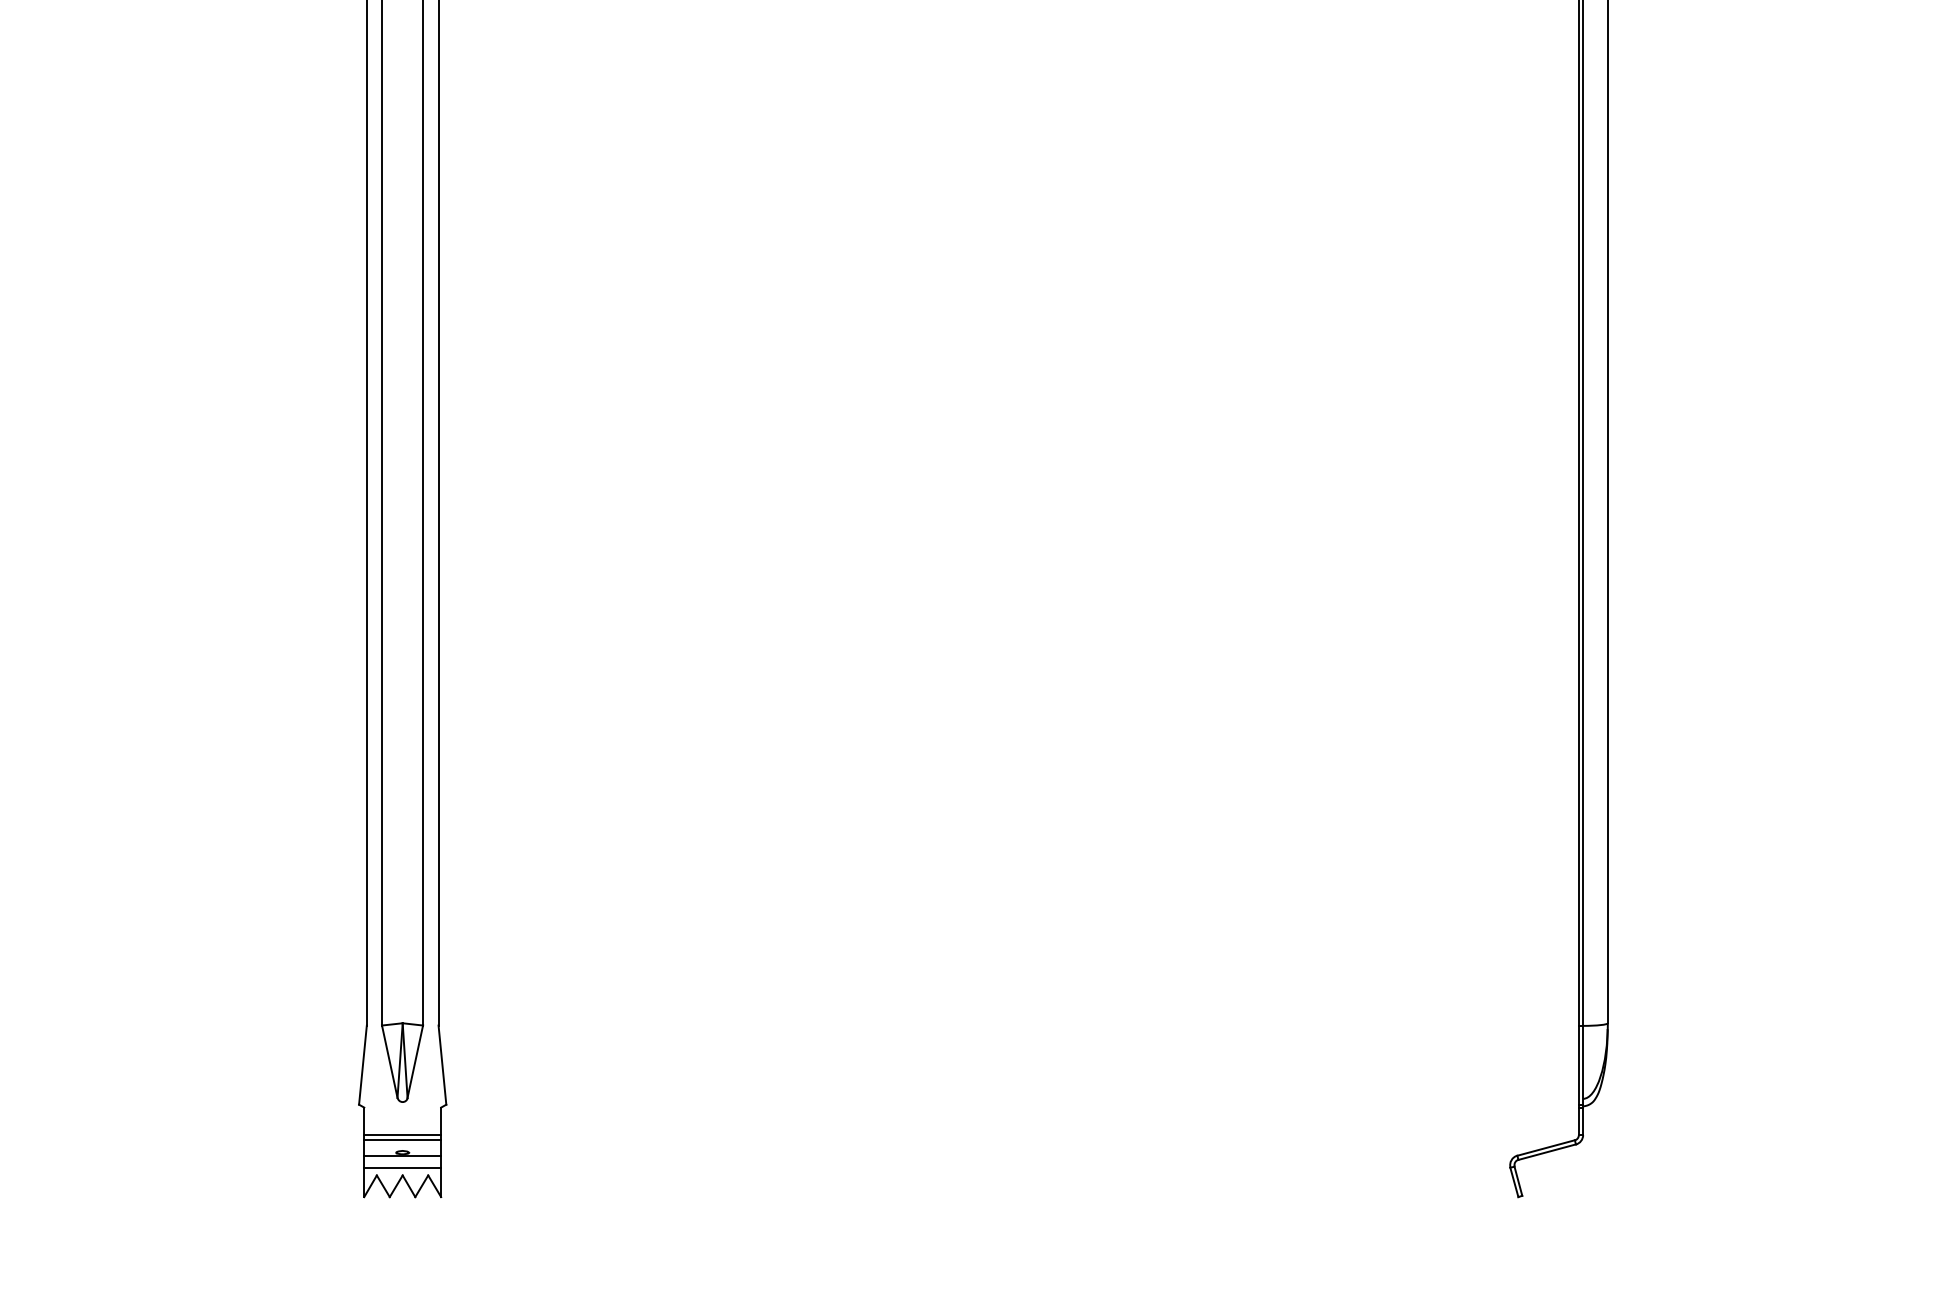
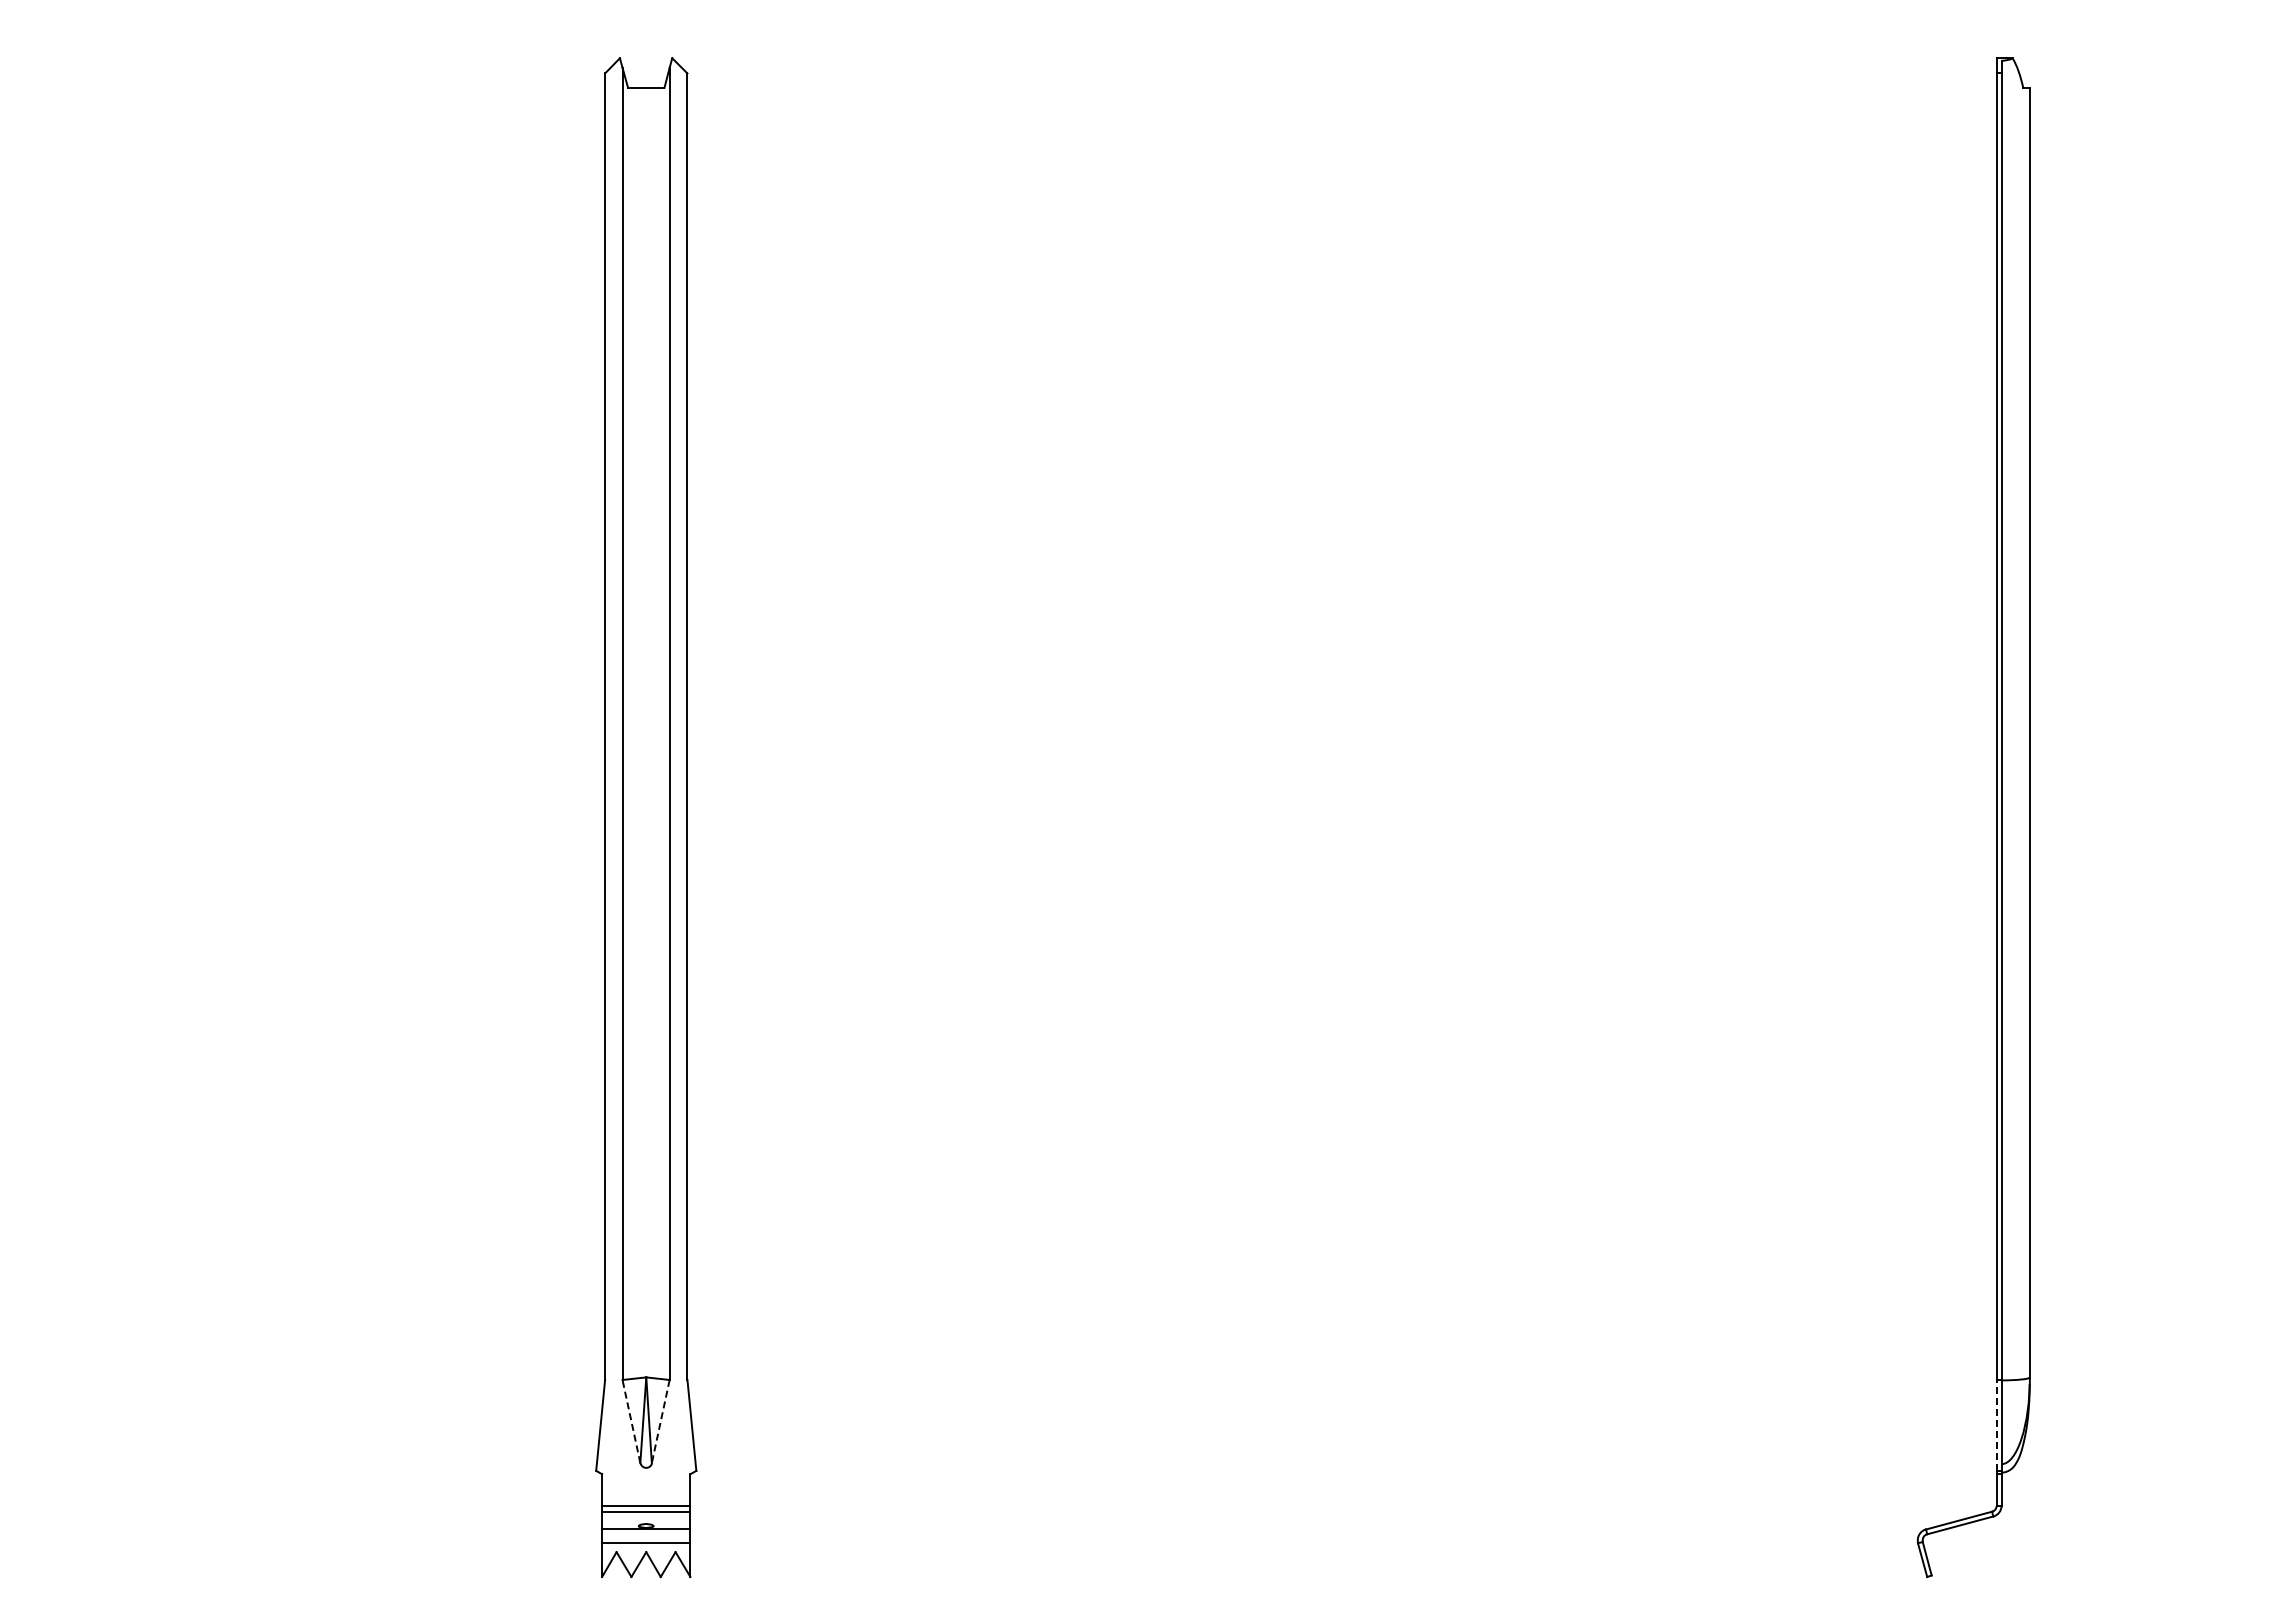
line: (389, 1061) -> (631, 1421), solid -> dashed
line: (415, 1062) -> (660, 1422), solid -> dashed
line: (1578, 1064) -> (1996, 1424), solid -> dashed

